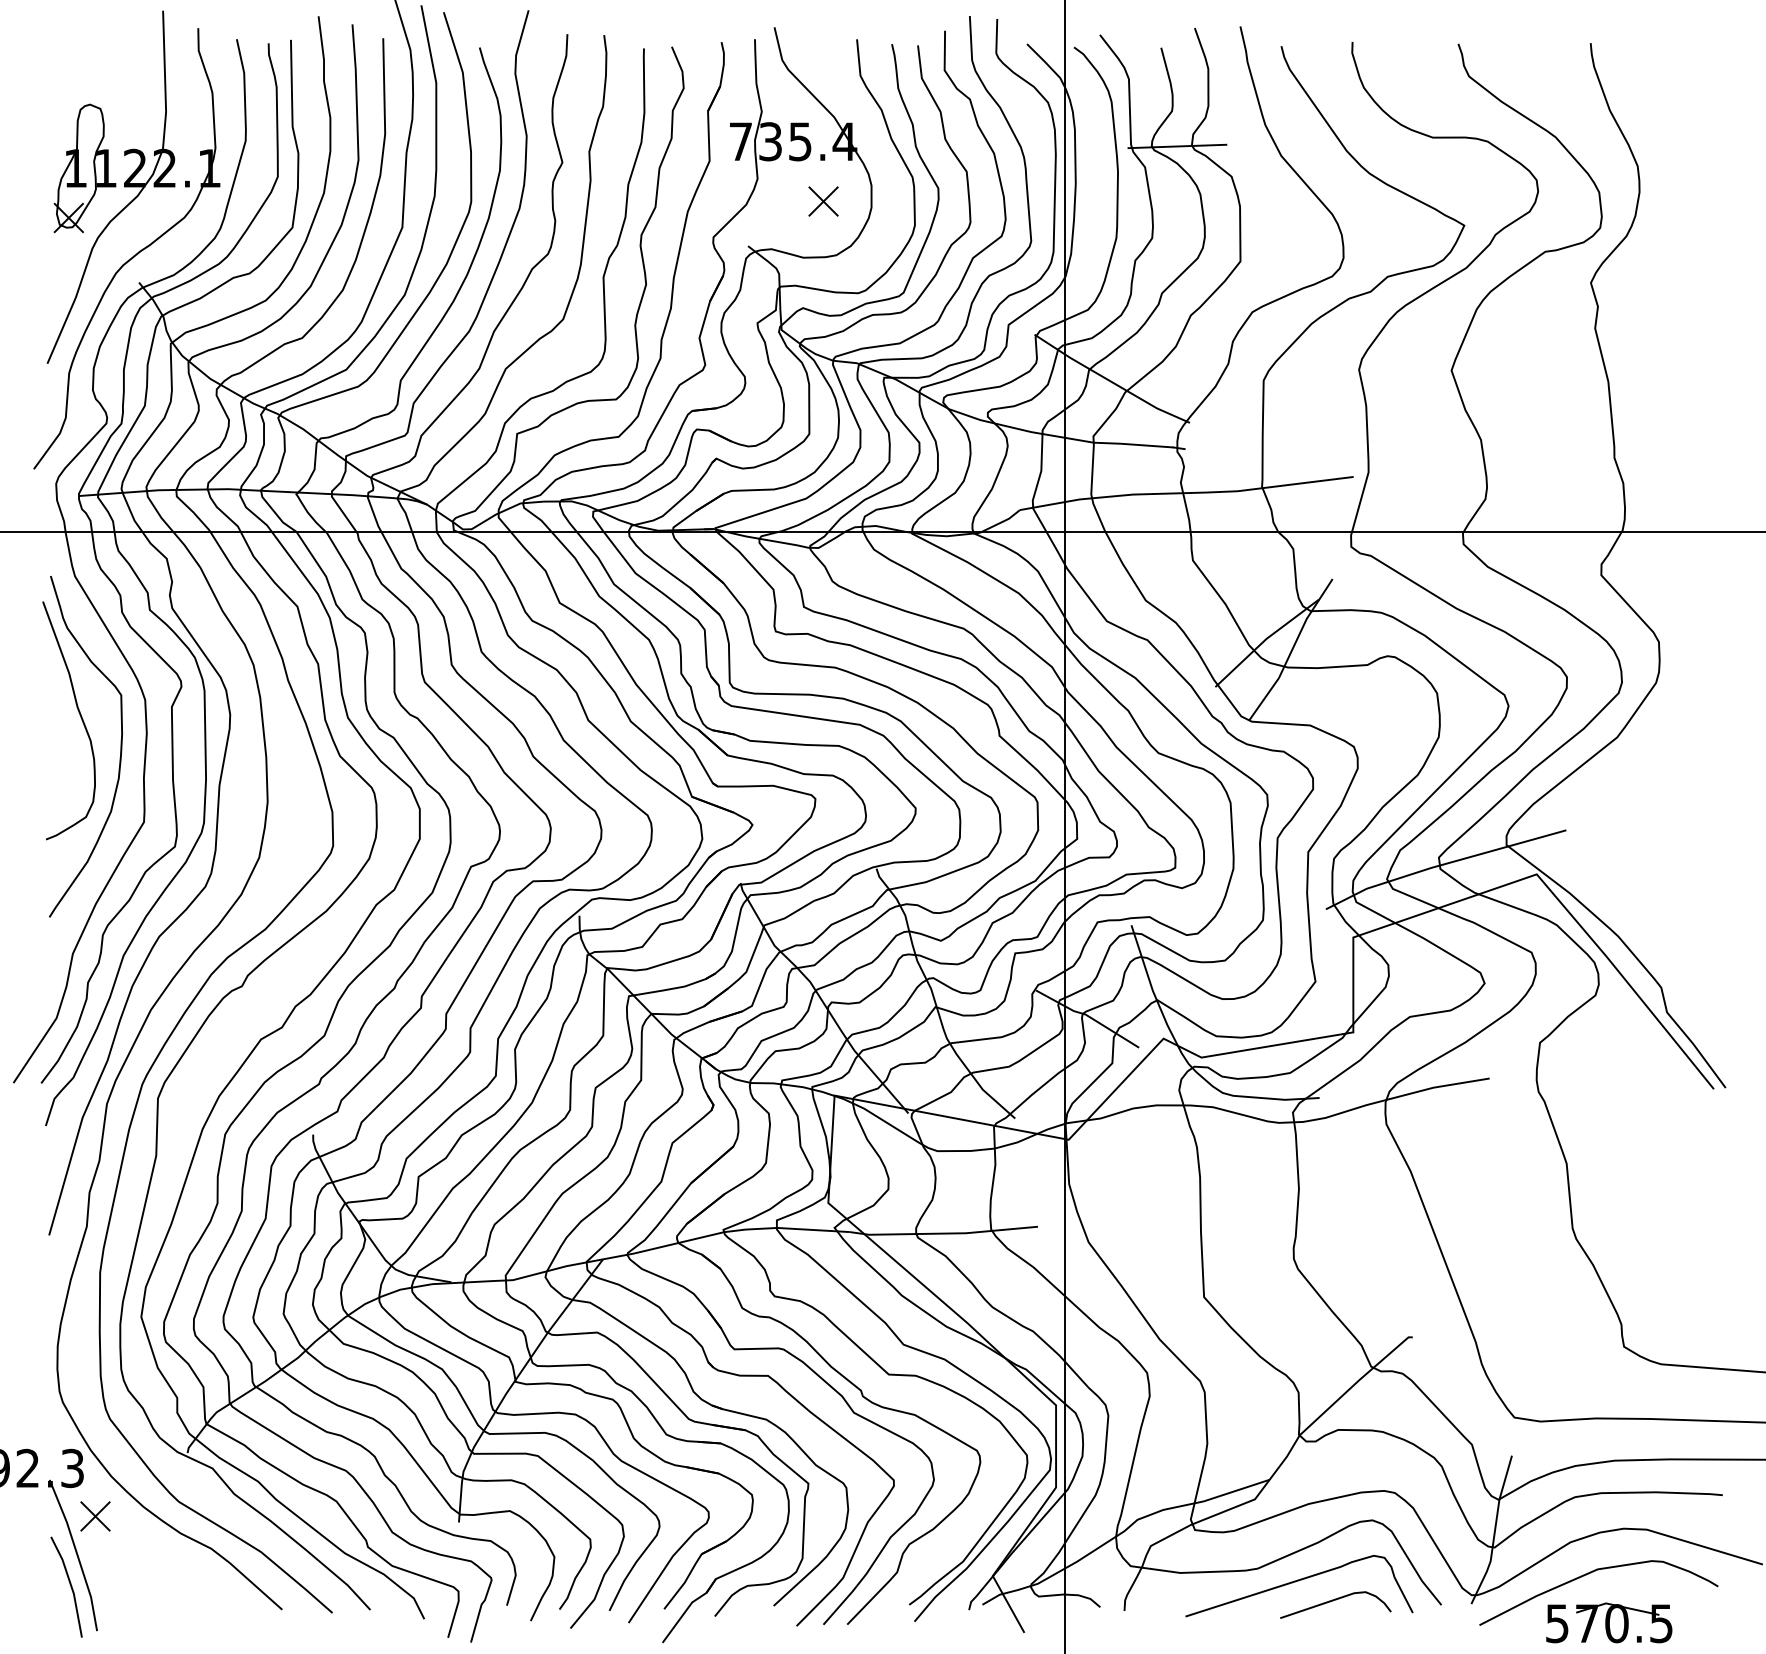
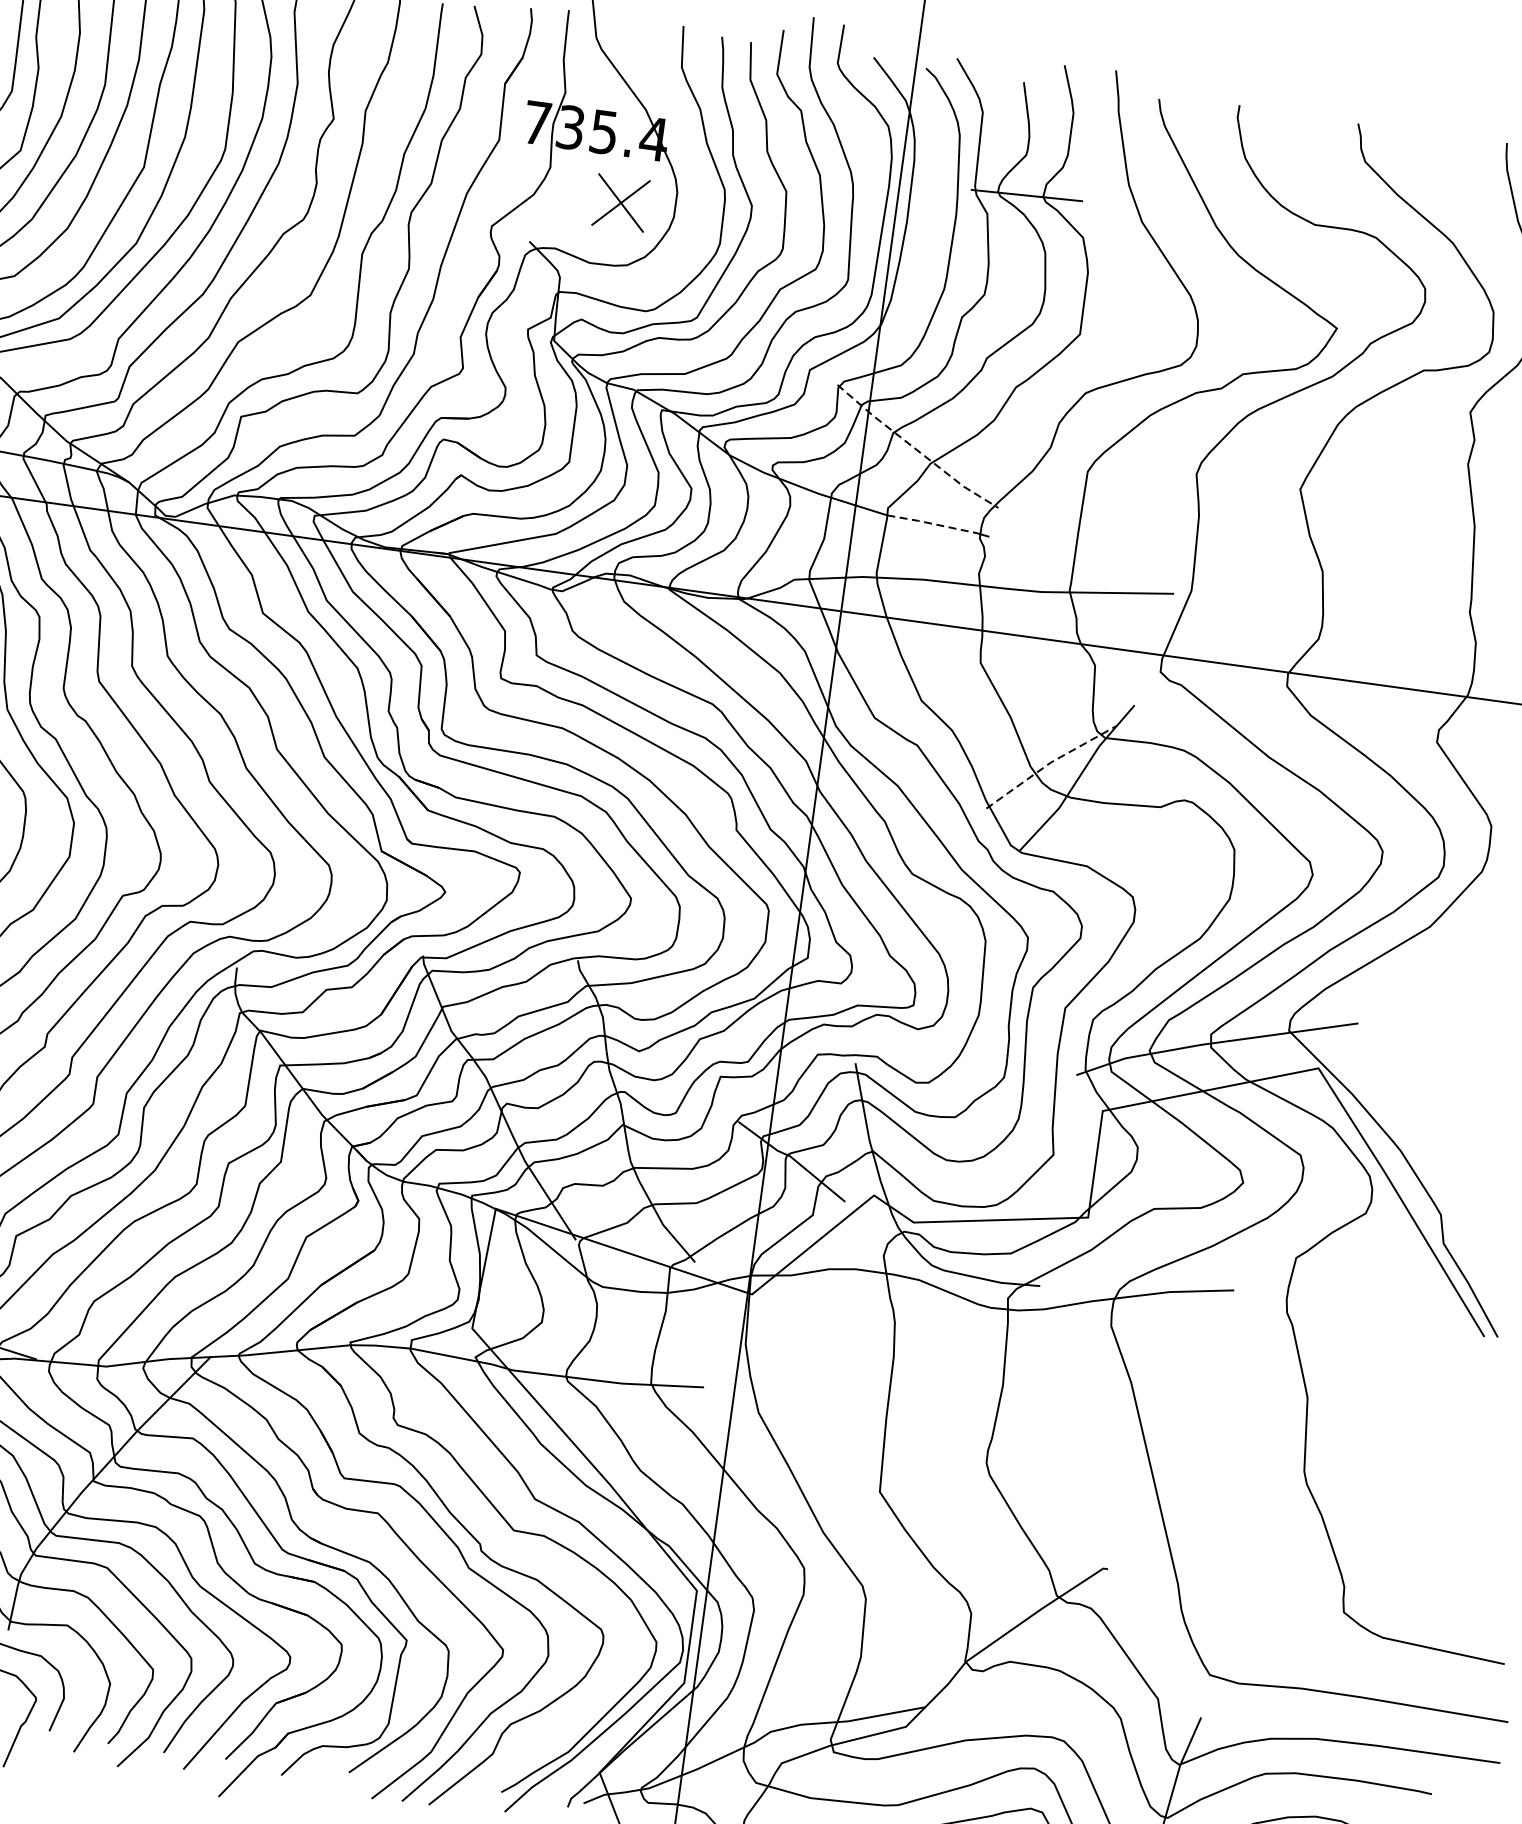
part: (823, 201) -> (620, 202), size x1.6
line: (1110, 381) -> (915, 449), solid -> dashed
line: (1133, 444) -> (931, 523), solid -> dashed
line: (1264, 640) -> (1048, 763), solid -> dashed

